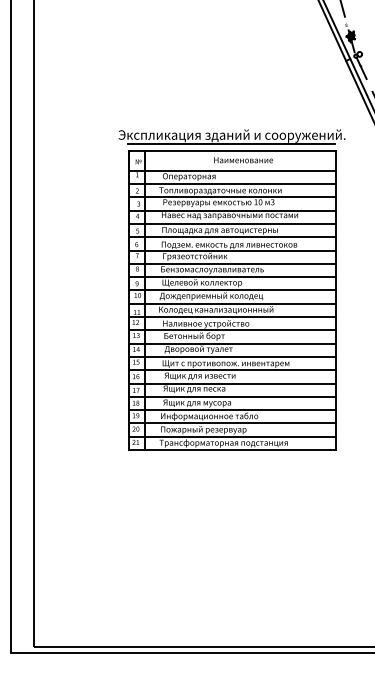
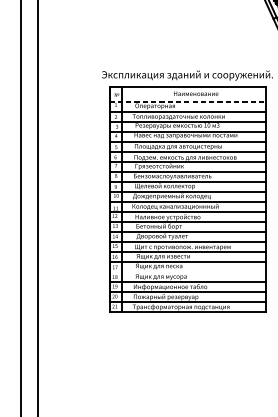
line: (231, 143) -> (187, 81), removed
line: (232, 170) -> (187, 101), solid -> dashed
line: (231, 396) -> (187, 271), removed

